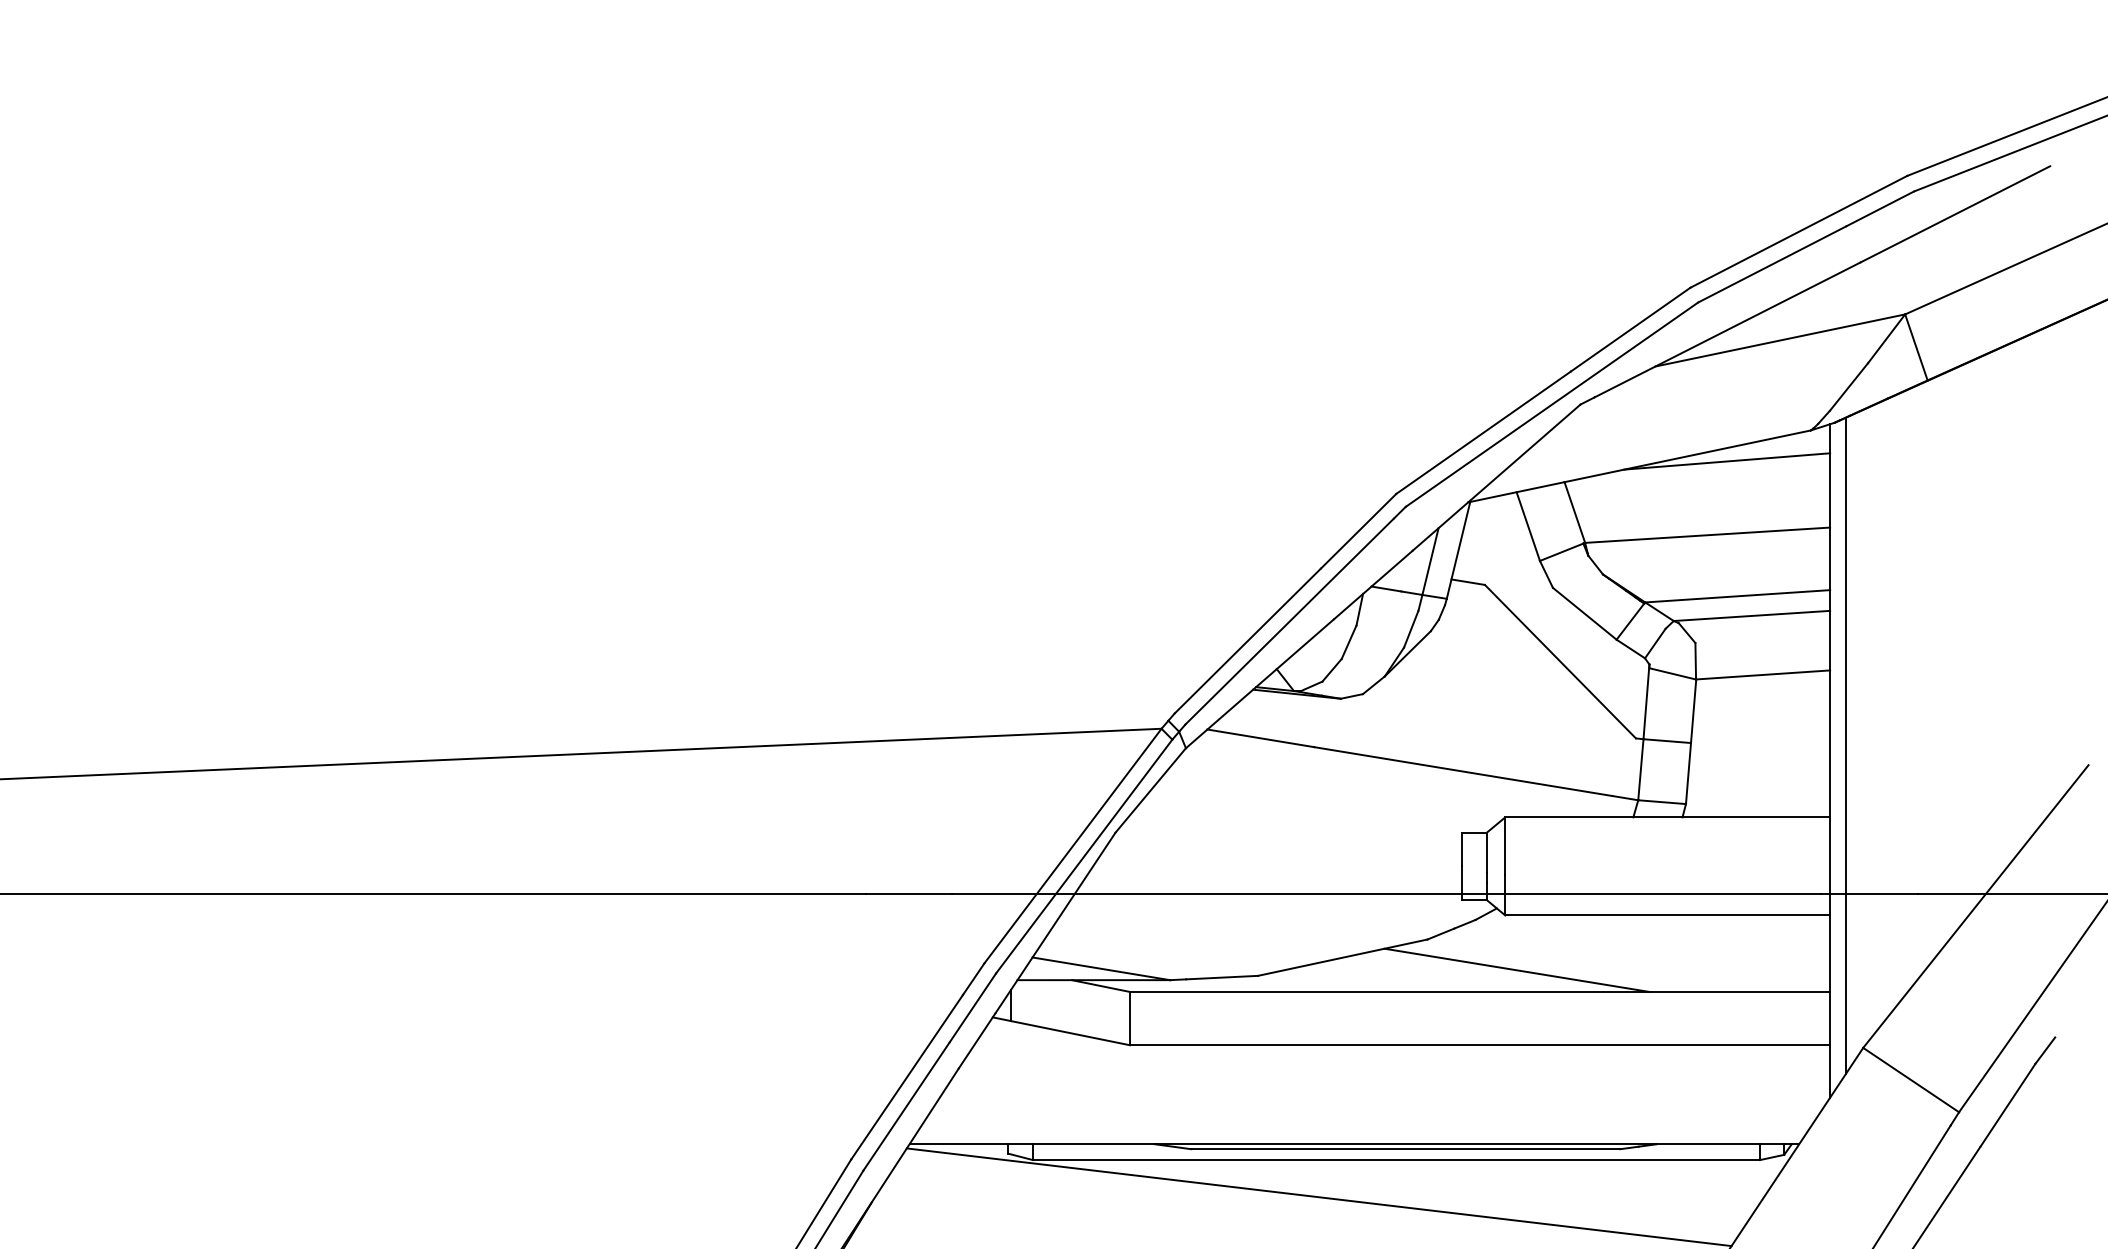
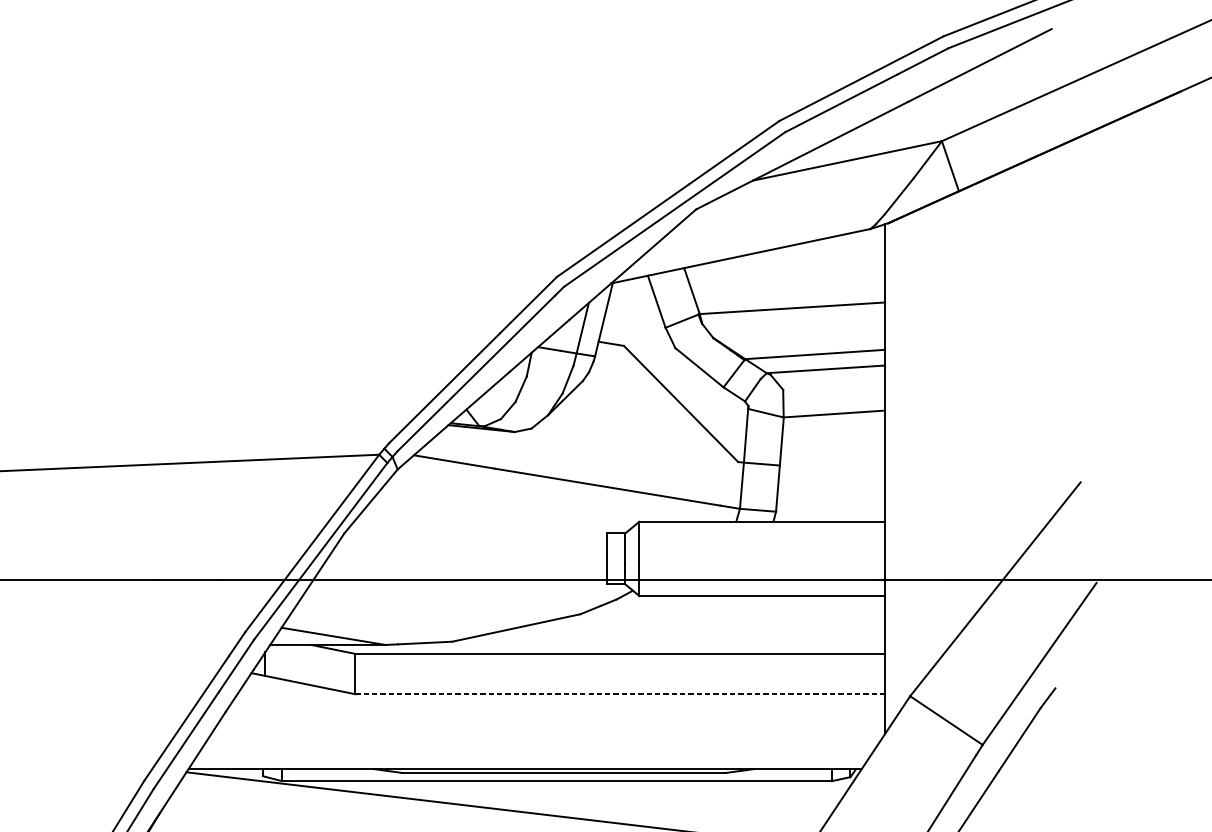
line: (1727, 461) -> (807, 252), removed
line: (1846, 745) -> (897, 467), removed
line: (1516, 969) -> (647, 636), removed
line: (1480, 1045) -> (620, 694), solid -> dashed

